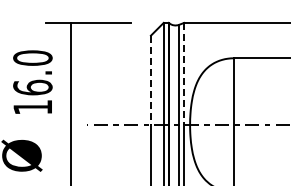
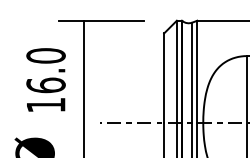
line: (184, 74) -> (197, 72), dashed -> solid
line: (150, 80) -> (163, 78), dashed -> solid

